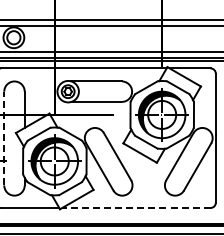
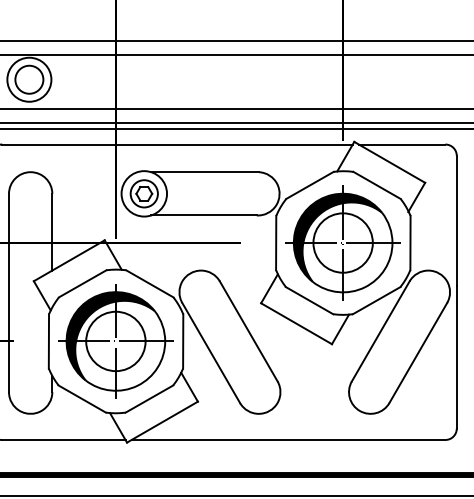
line: (4, 138) -> (9, 292), dashed -> solid
line: (135, 208) -> (286, 441), dashed -> solid

